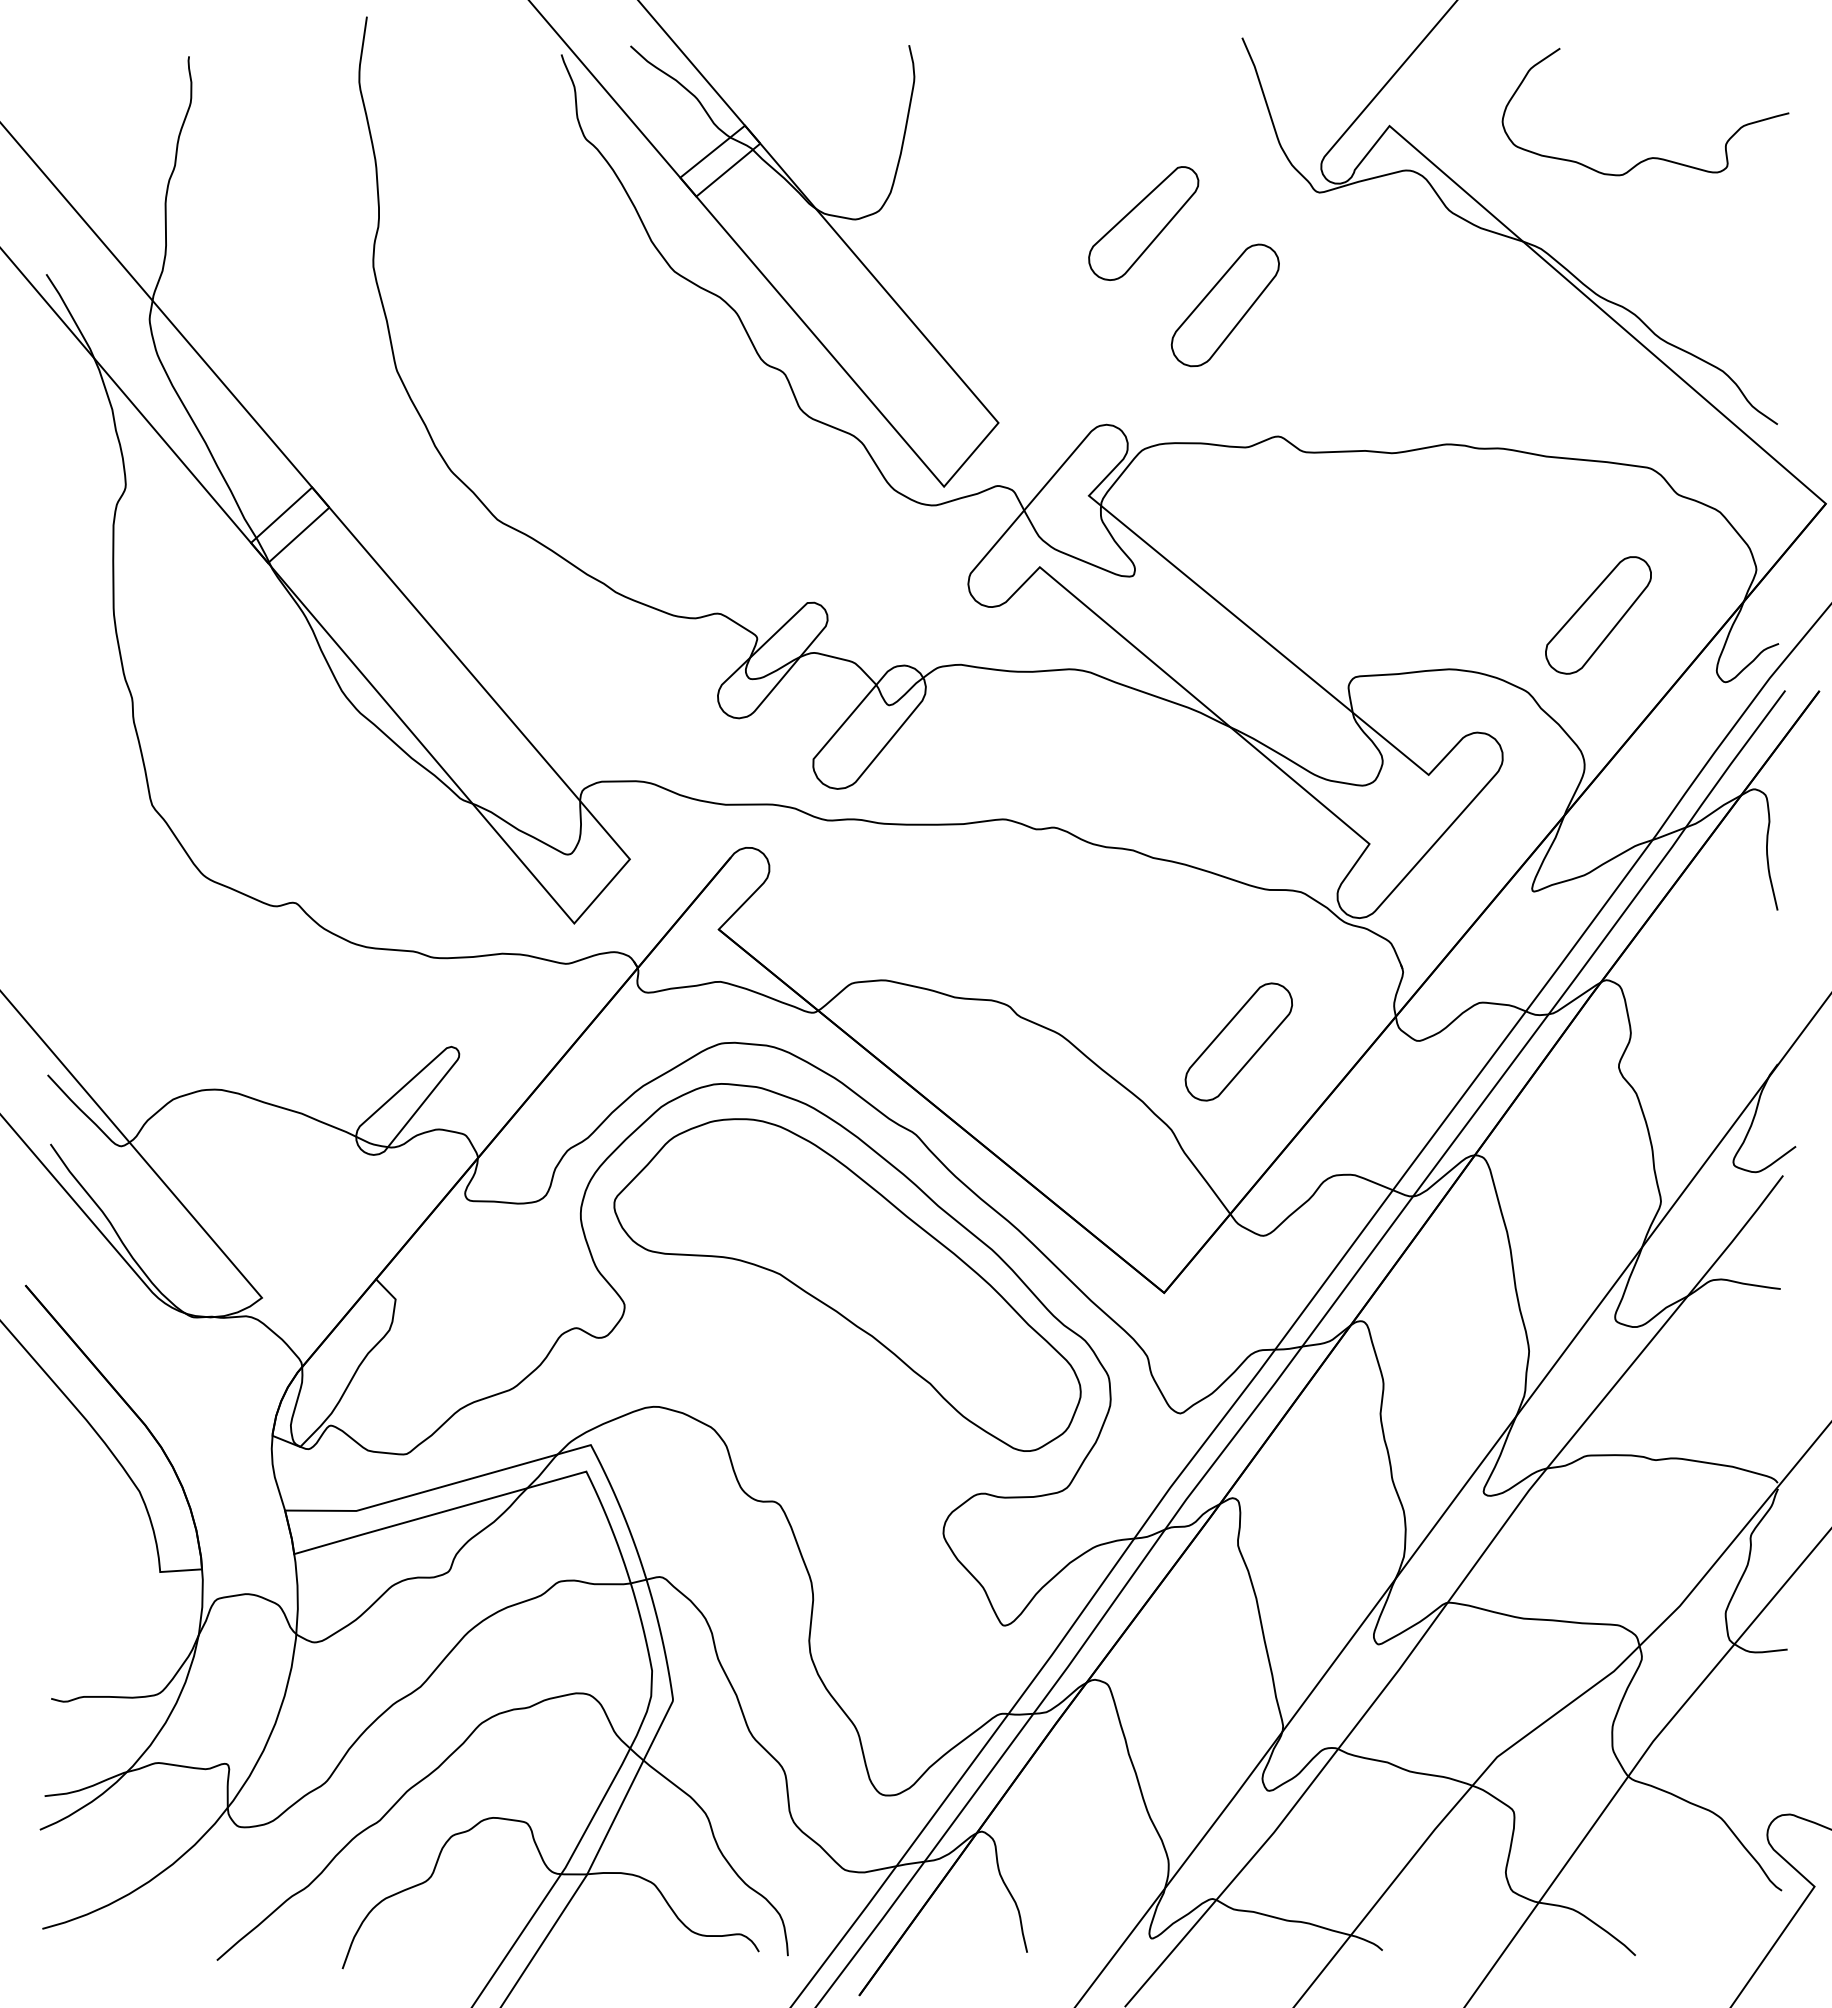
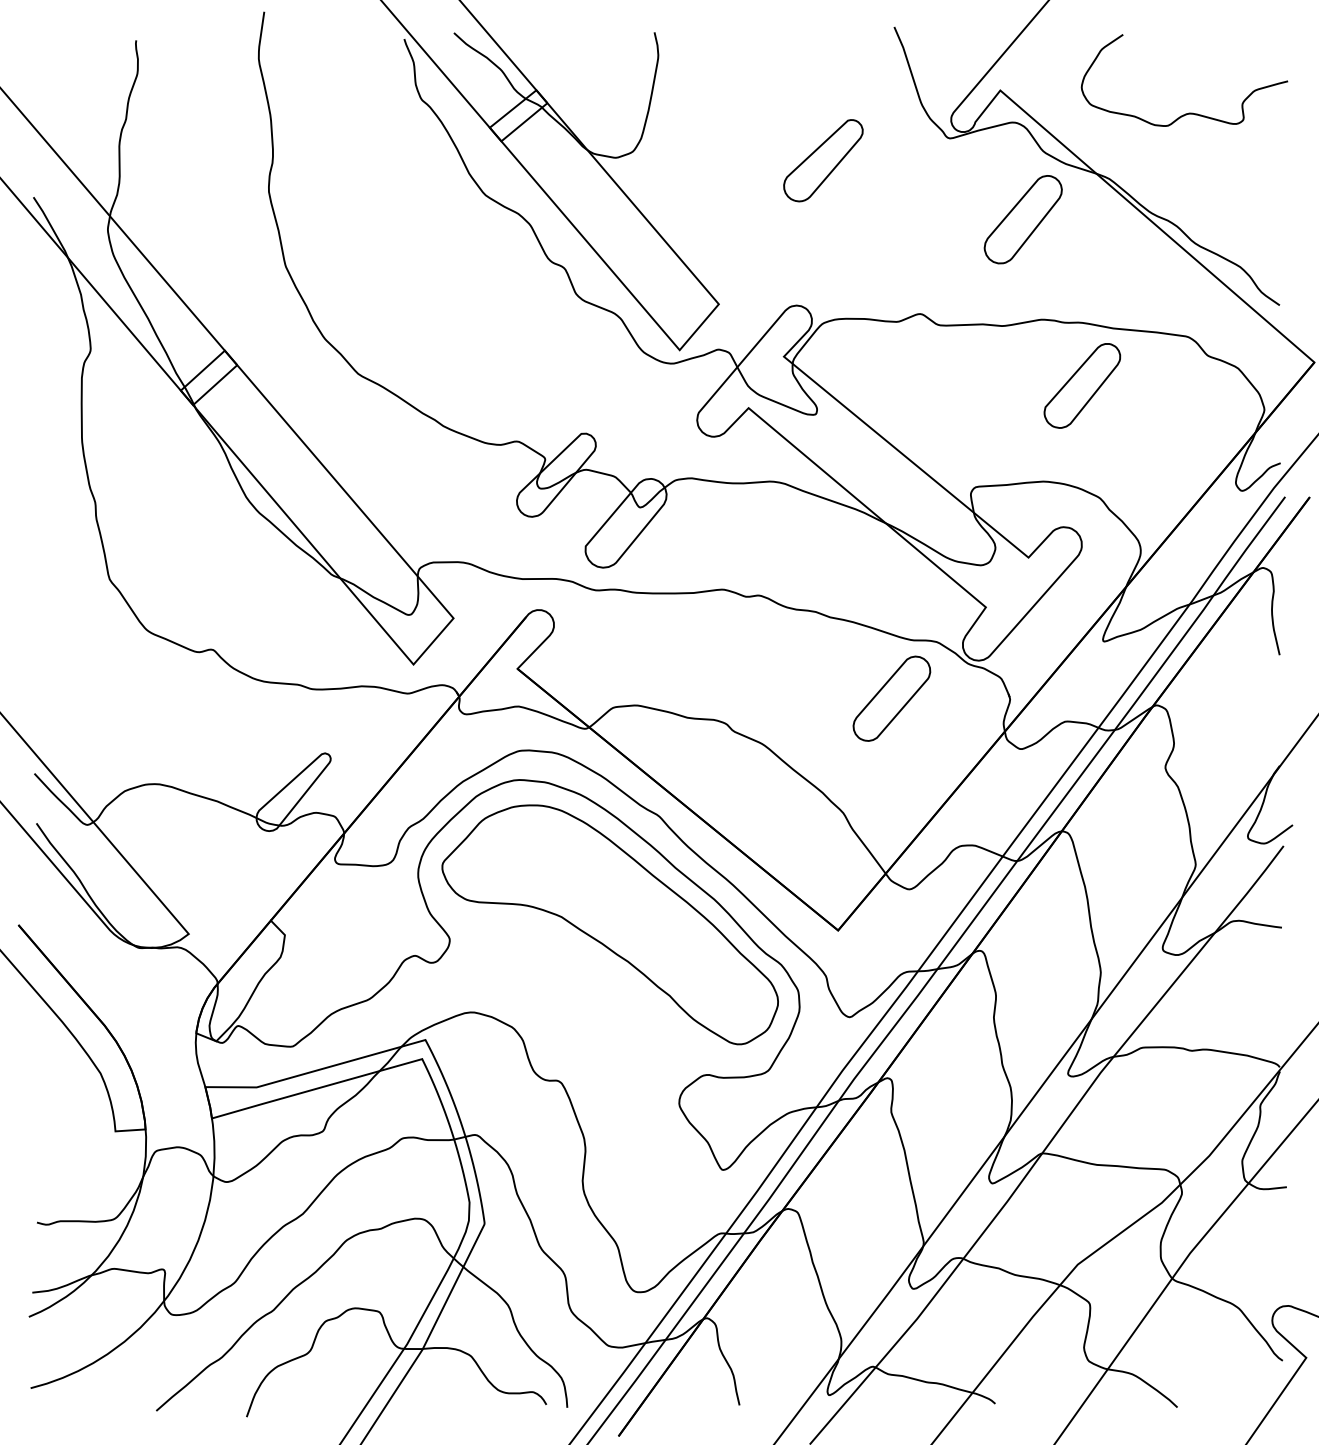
part: (1224, 305) -> (1022, 219), moved
part: (1598, 615) -> (1082, 385), moved
part: (1238, 1041) -> (891, 698), moved

